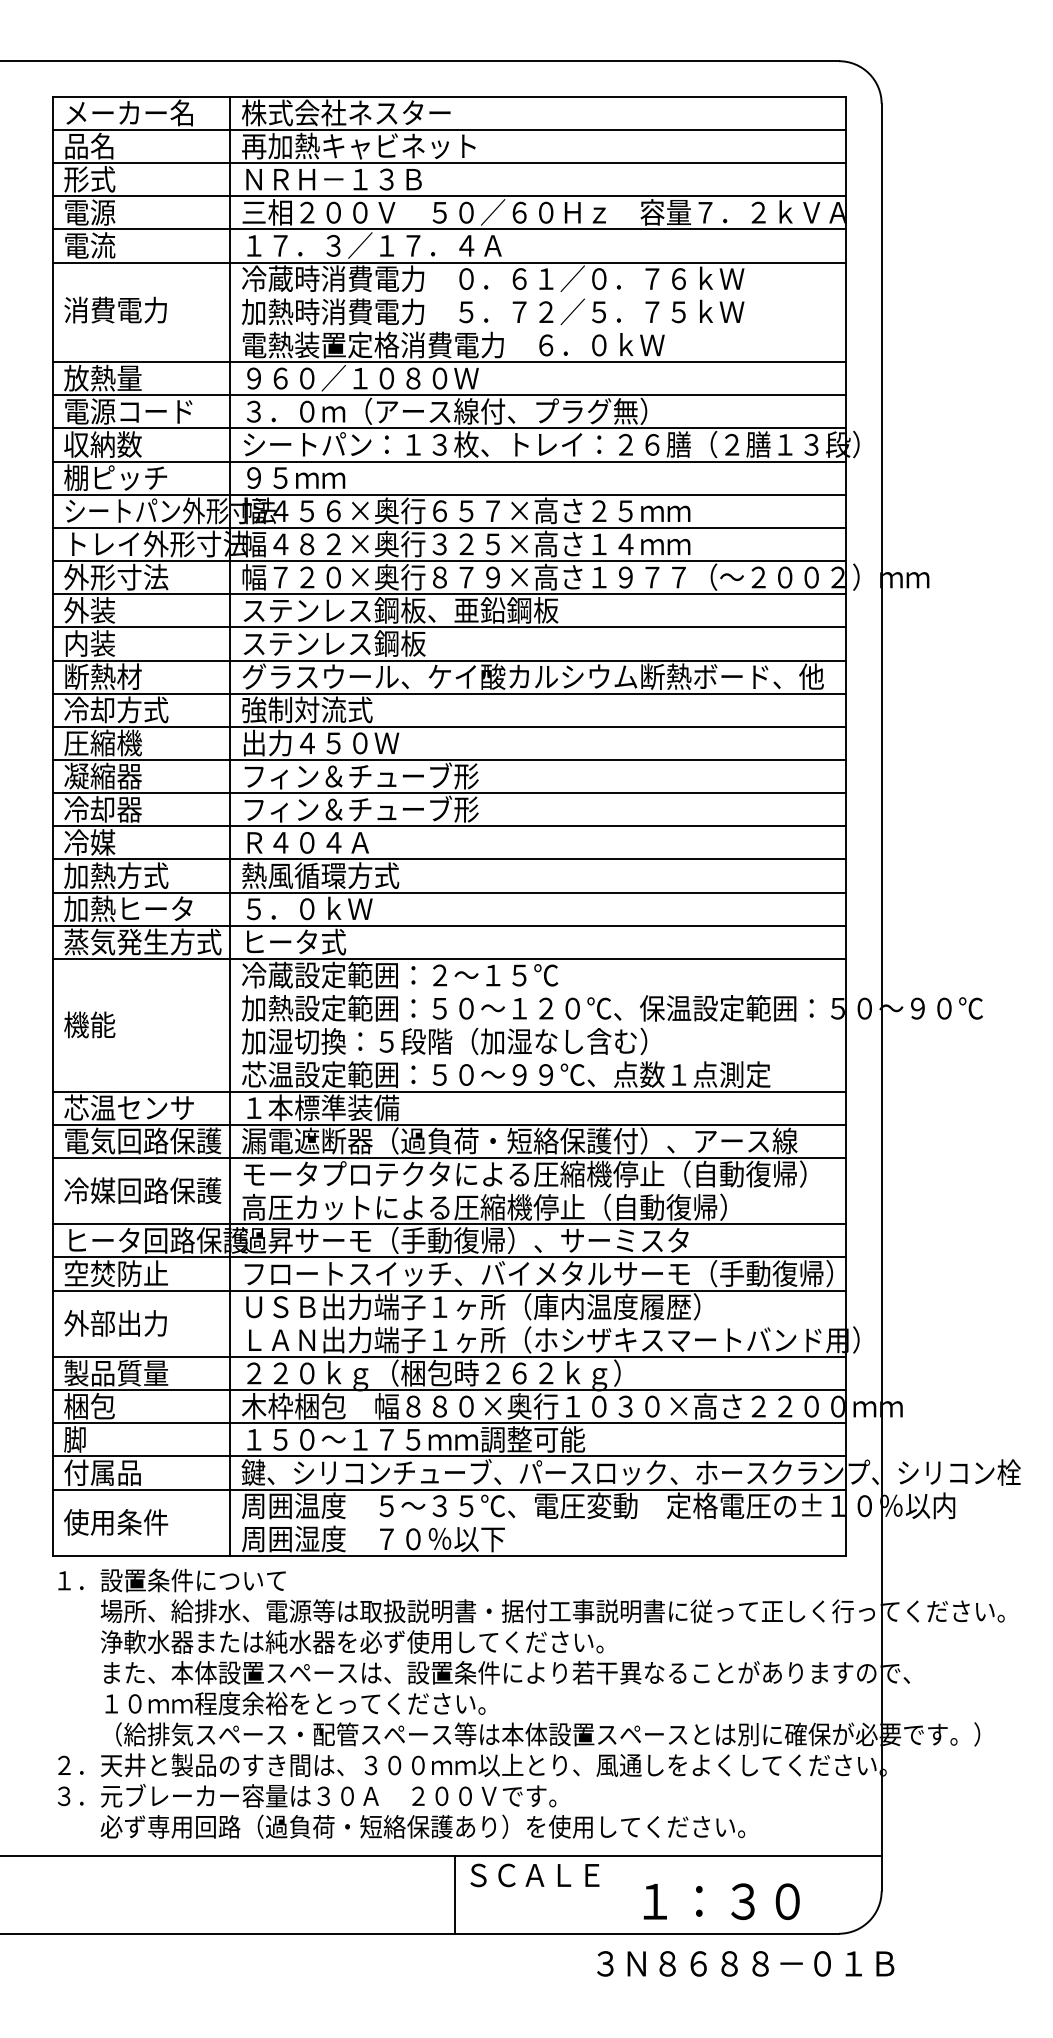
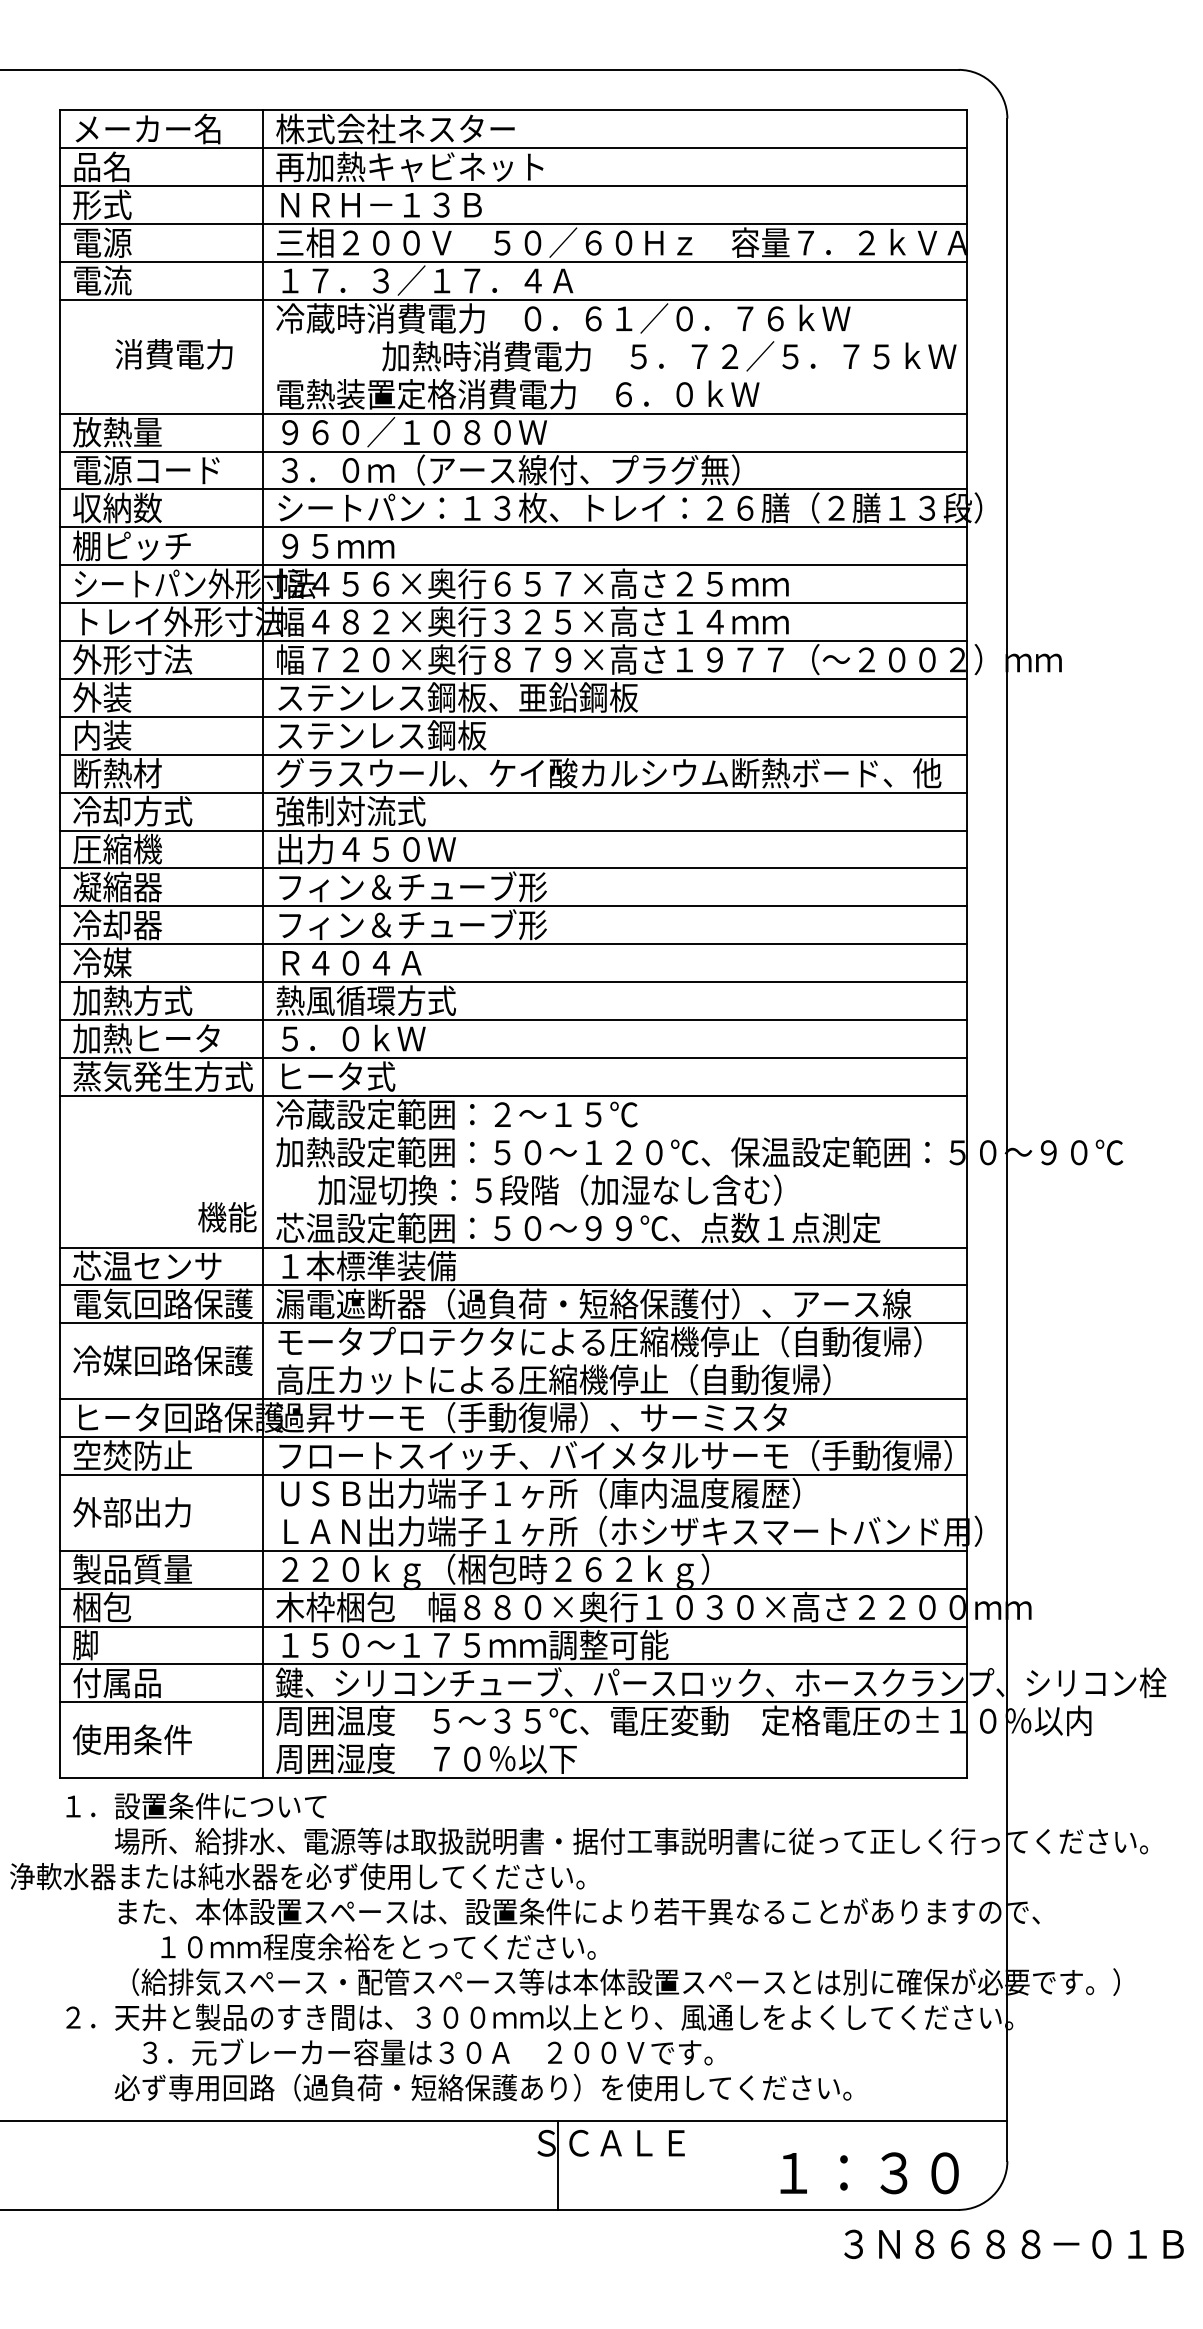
text: (115, 310) -> (173, 354), moved
text: (493, 312) -> (669, 356), moved
text: (89, 1025) -> (227, 1217), moved
text: (444, 1040) -> (549, 1189), moved
text: (352, 1642) -> (297, 1876), moved
text: (295, 1703) -> (378, 1946), moved
text: (306, 1796) -> (427, 2052), moved
line: (455, 1894) -> (558, 2164), moved
text: (721, 1901) -> (869, 2173), moved
text: (745, 1963) -> (1013, 2243), moved

